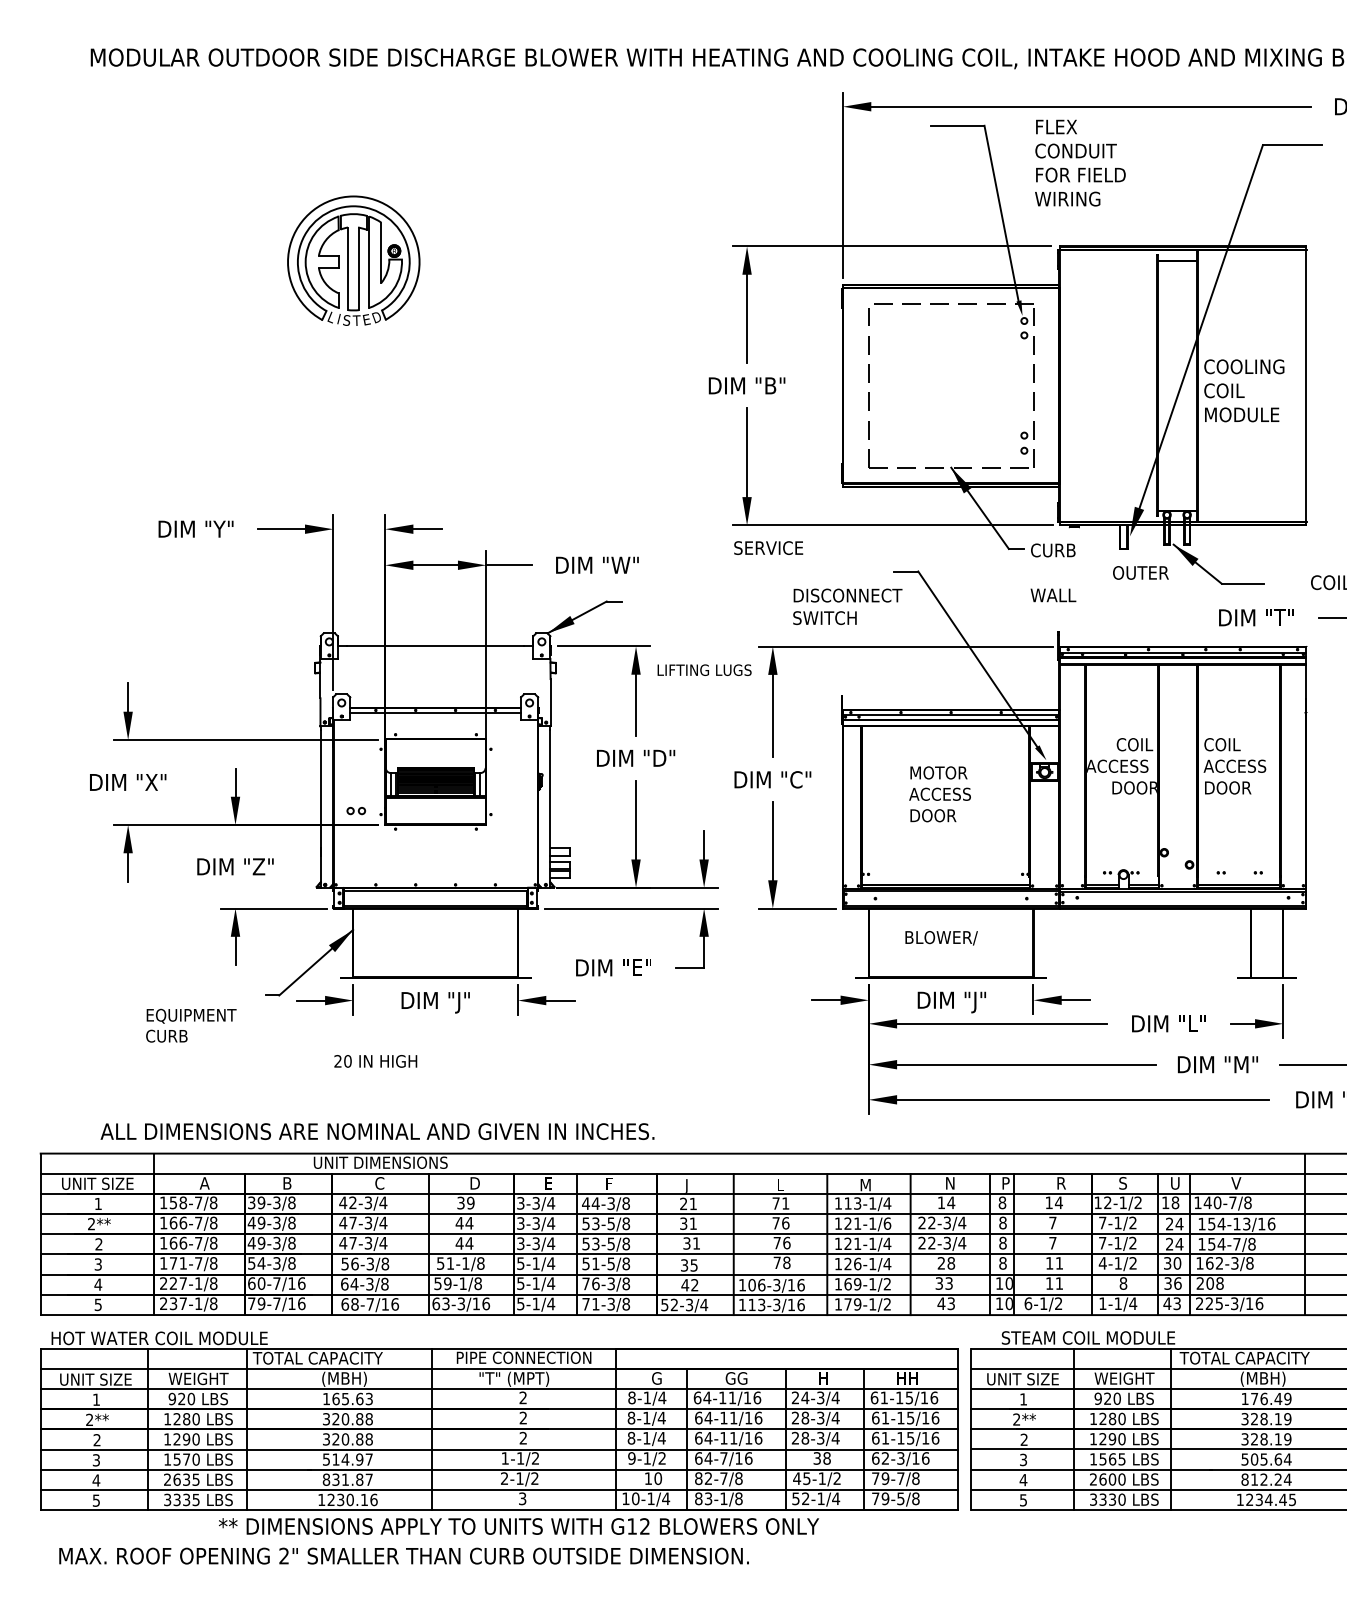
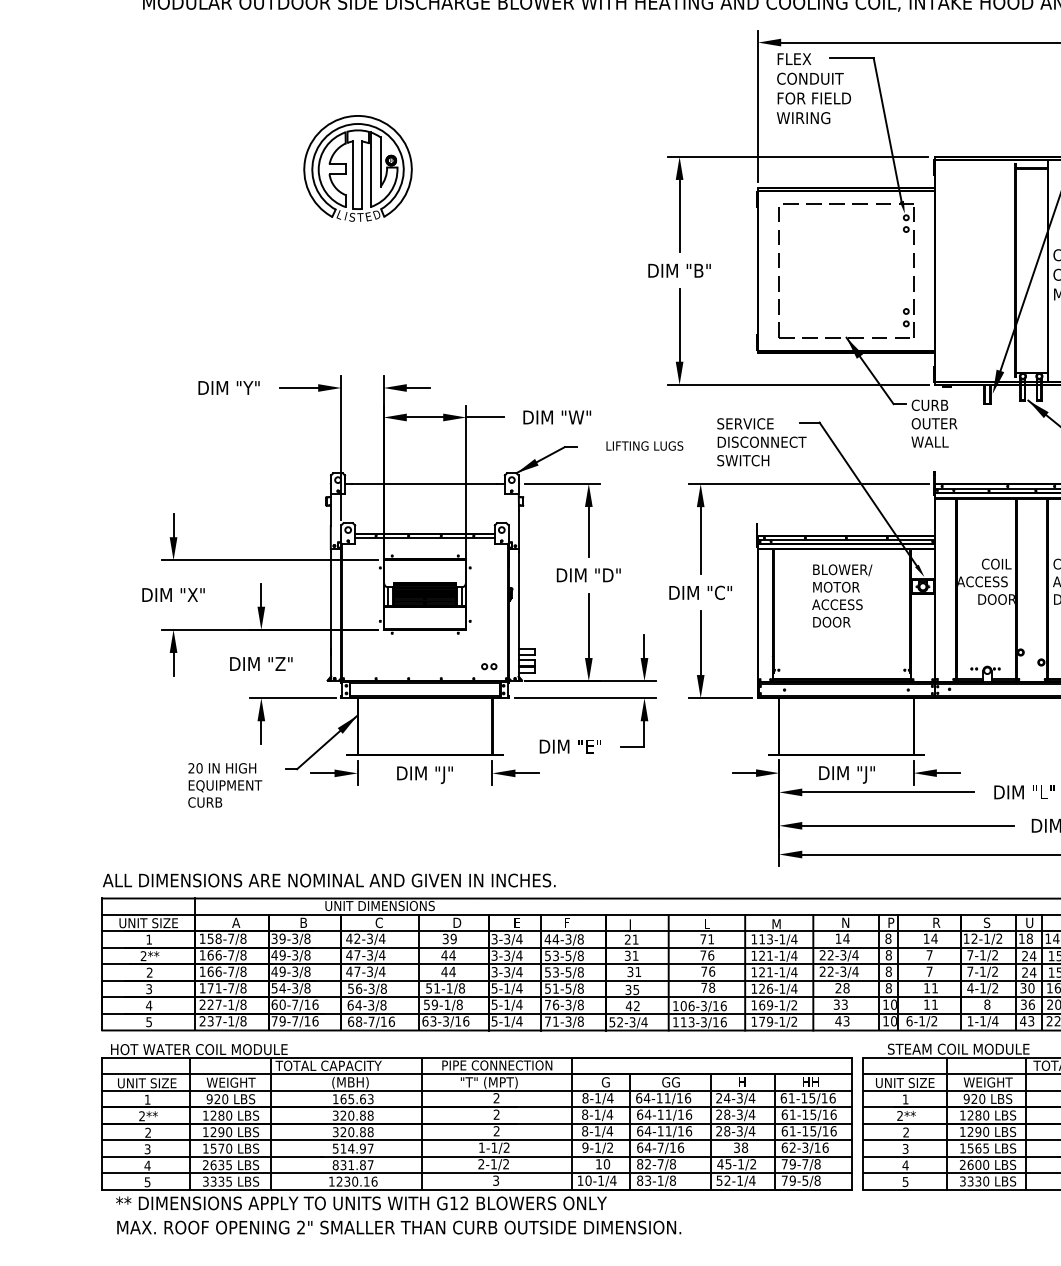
text: (1080, 162) -> (814, 88), moved
text: (768, 547) -> (745, 423), moved
text: (1140, 572) -> (934, 423), moved
text: (704, 669) -> (644, 445), moved
part: (355, 811) -> (488, 667), moved
text: (941, 938) -> (842, 570), moved
text: (375, 1061) -> (222, 768), moved
text: (377, 1131) -> (329, 880), moved
text: (887, 1223) -> (794, 955), 121-1/6 -> 121-1/4
text: (518, 1526) -> (361, 1203), moved

